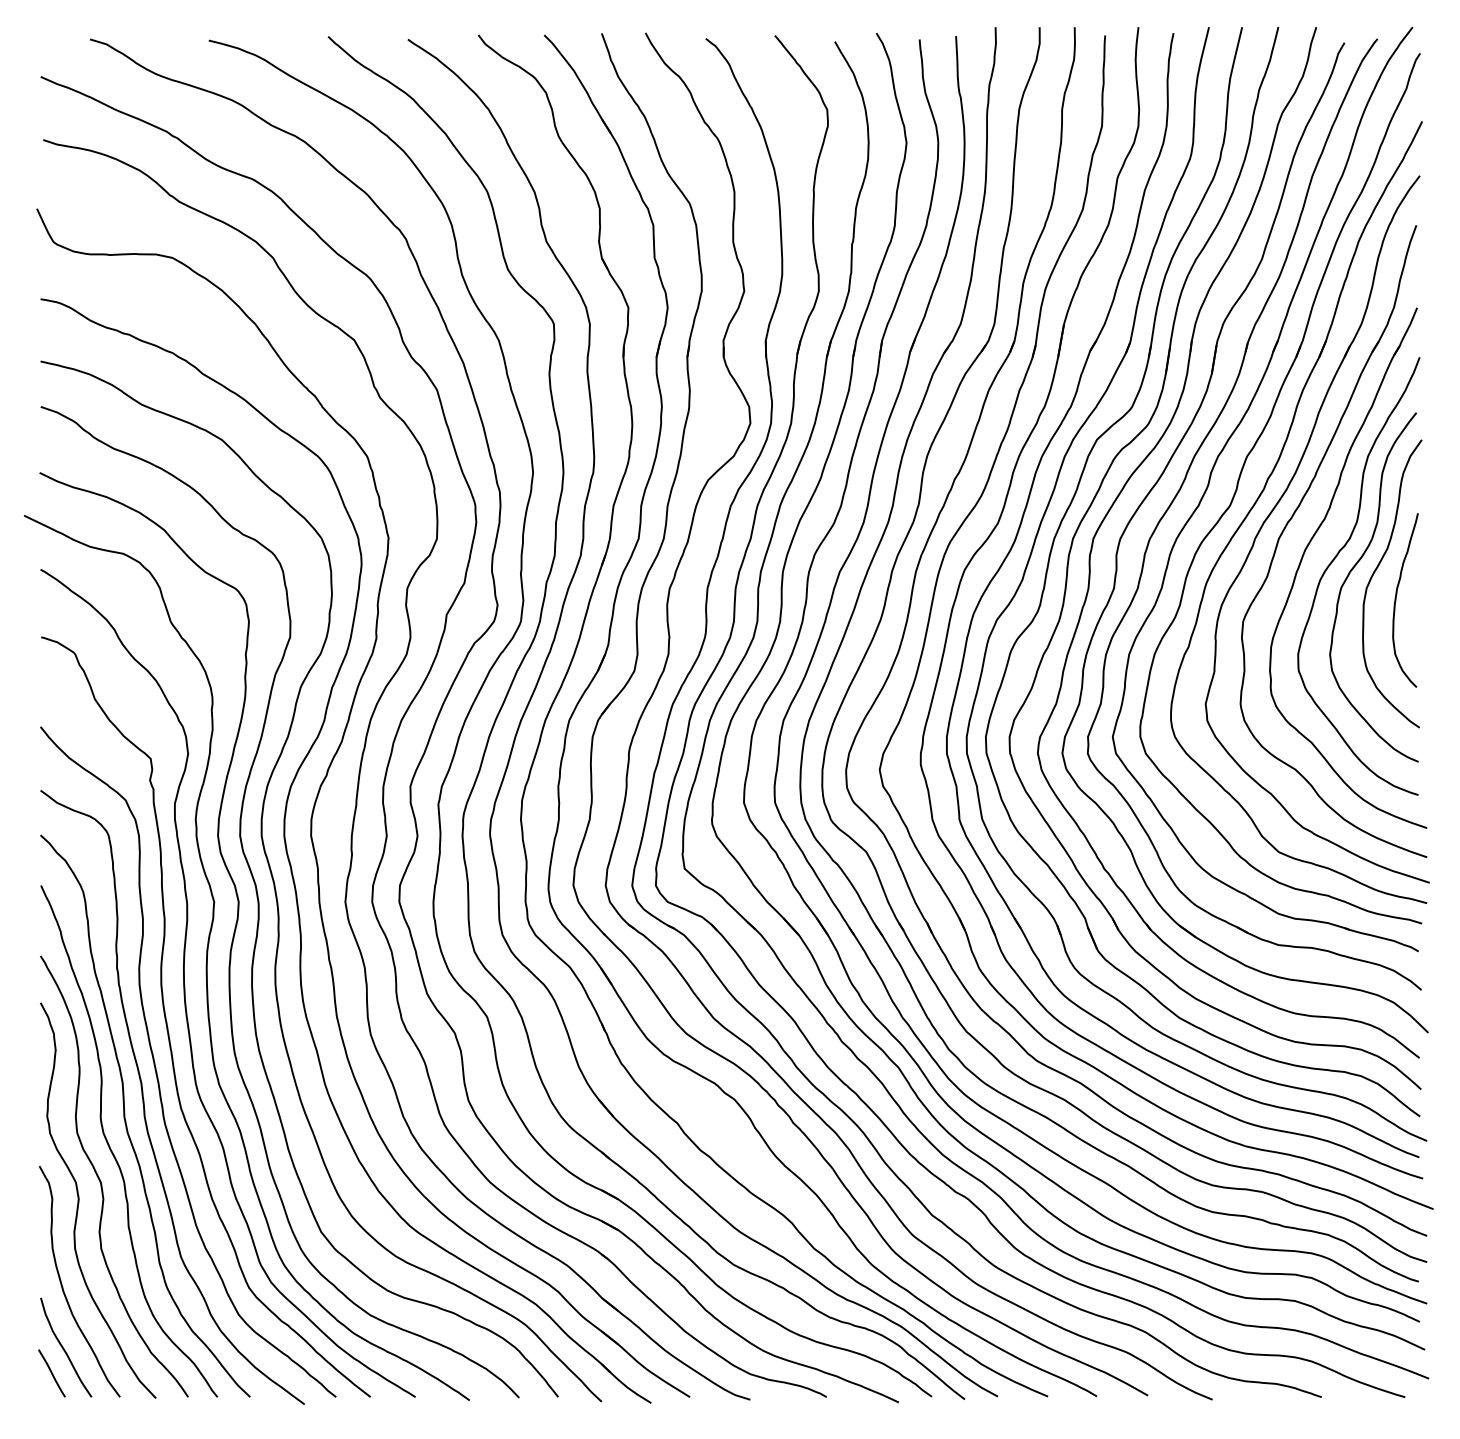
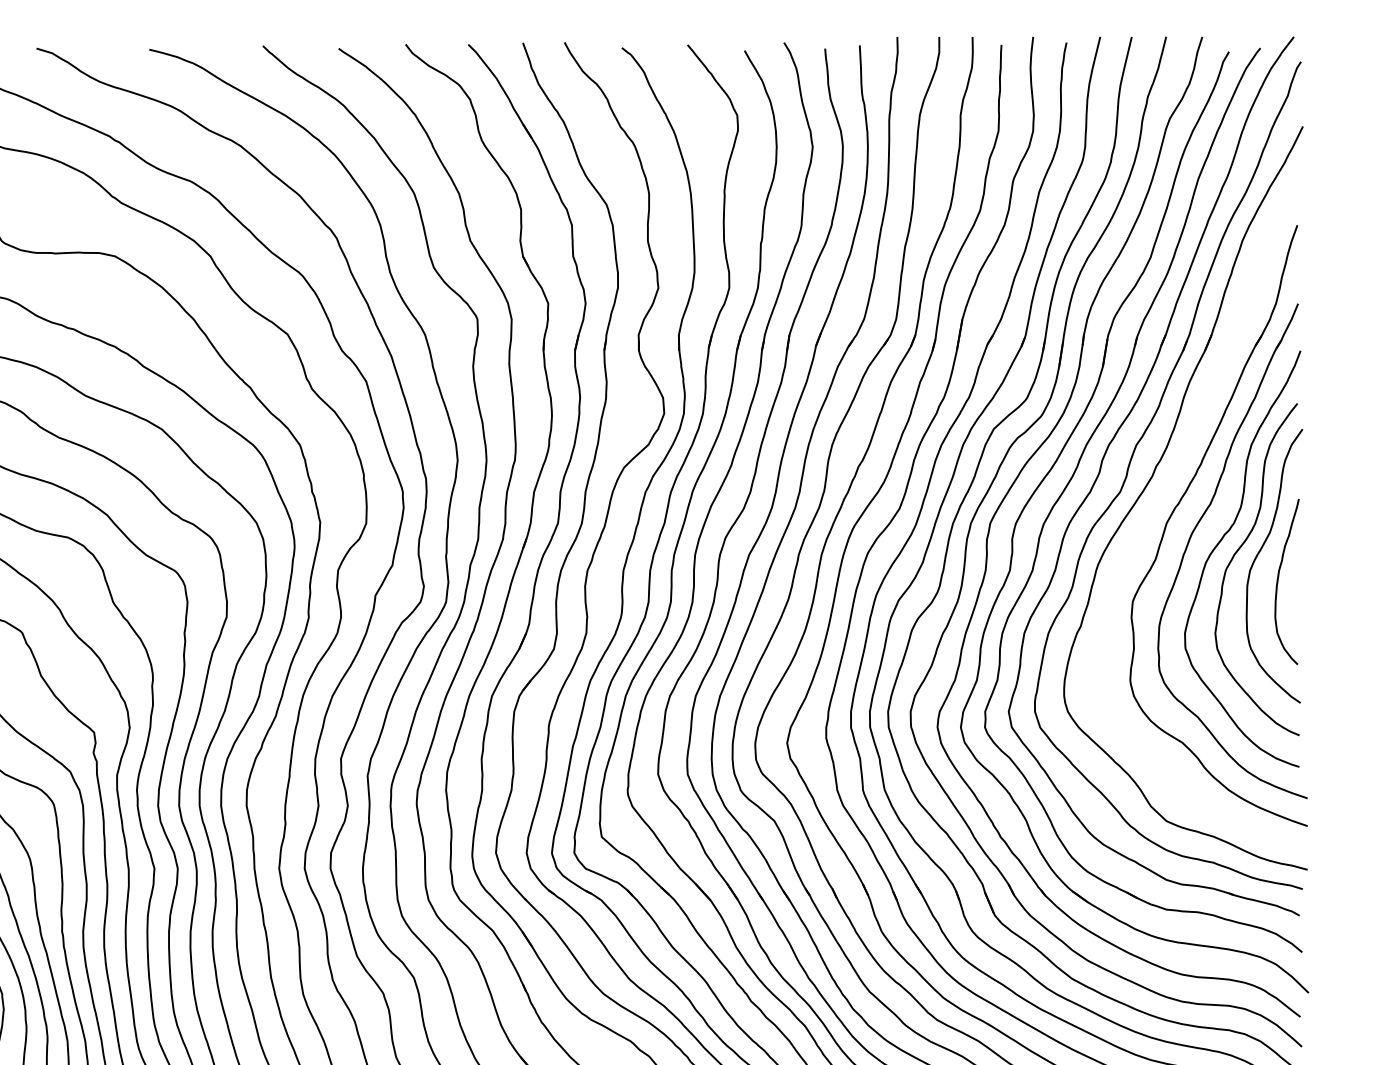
part: (1277, 505) -> (1165, 491), removed

